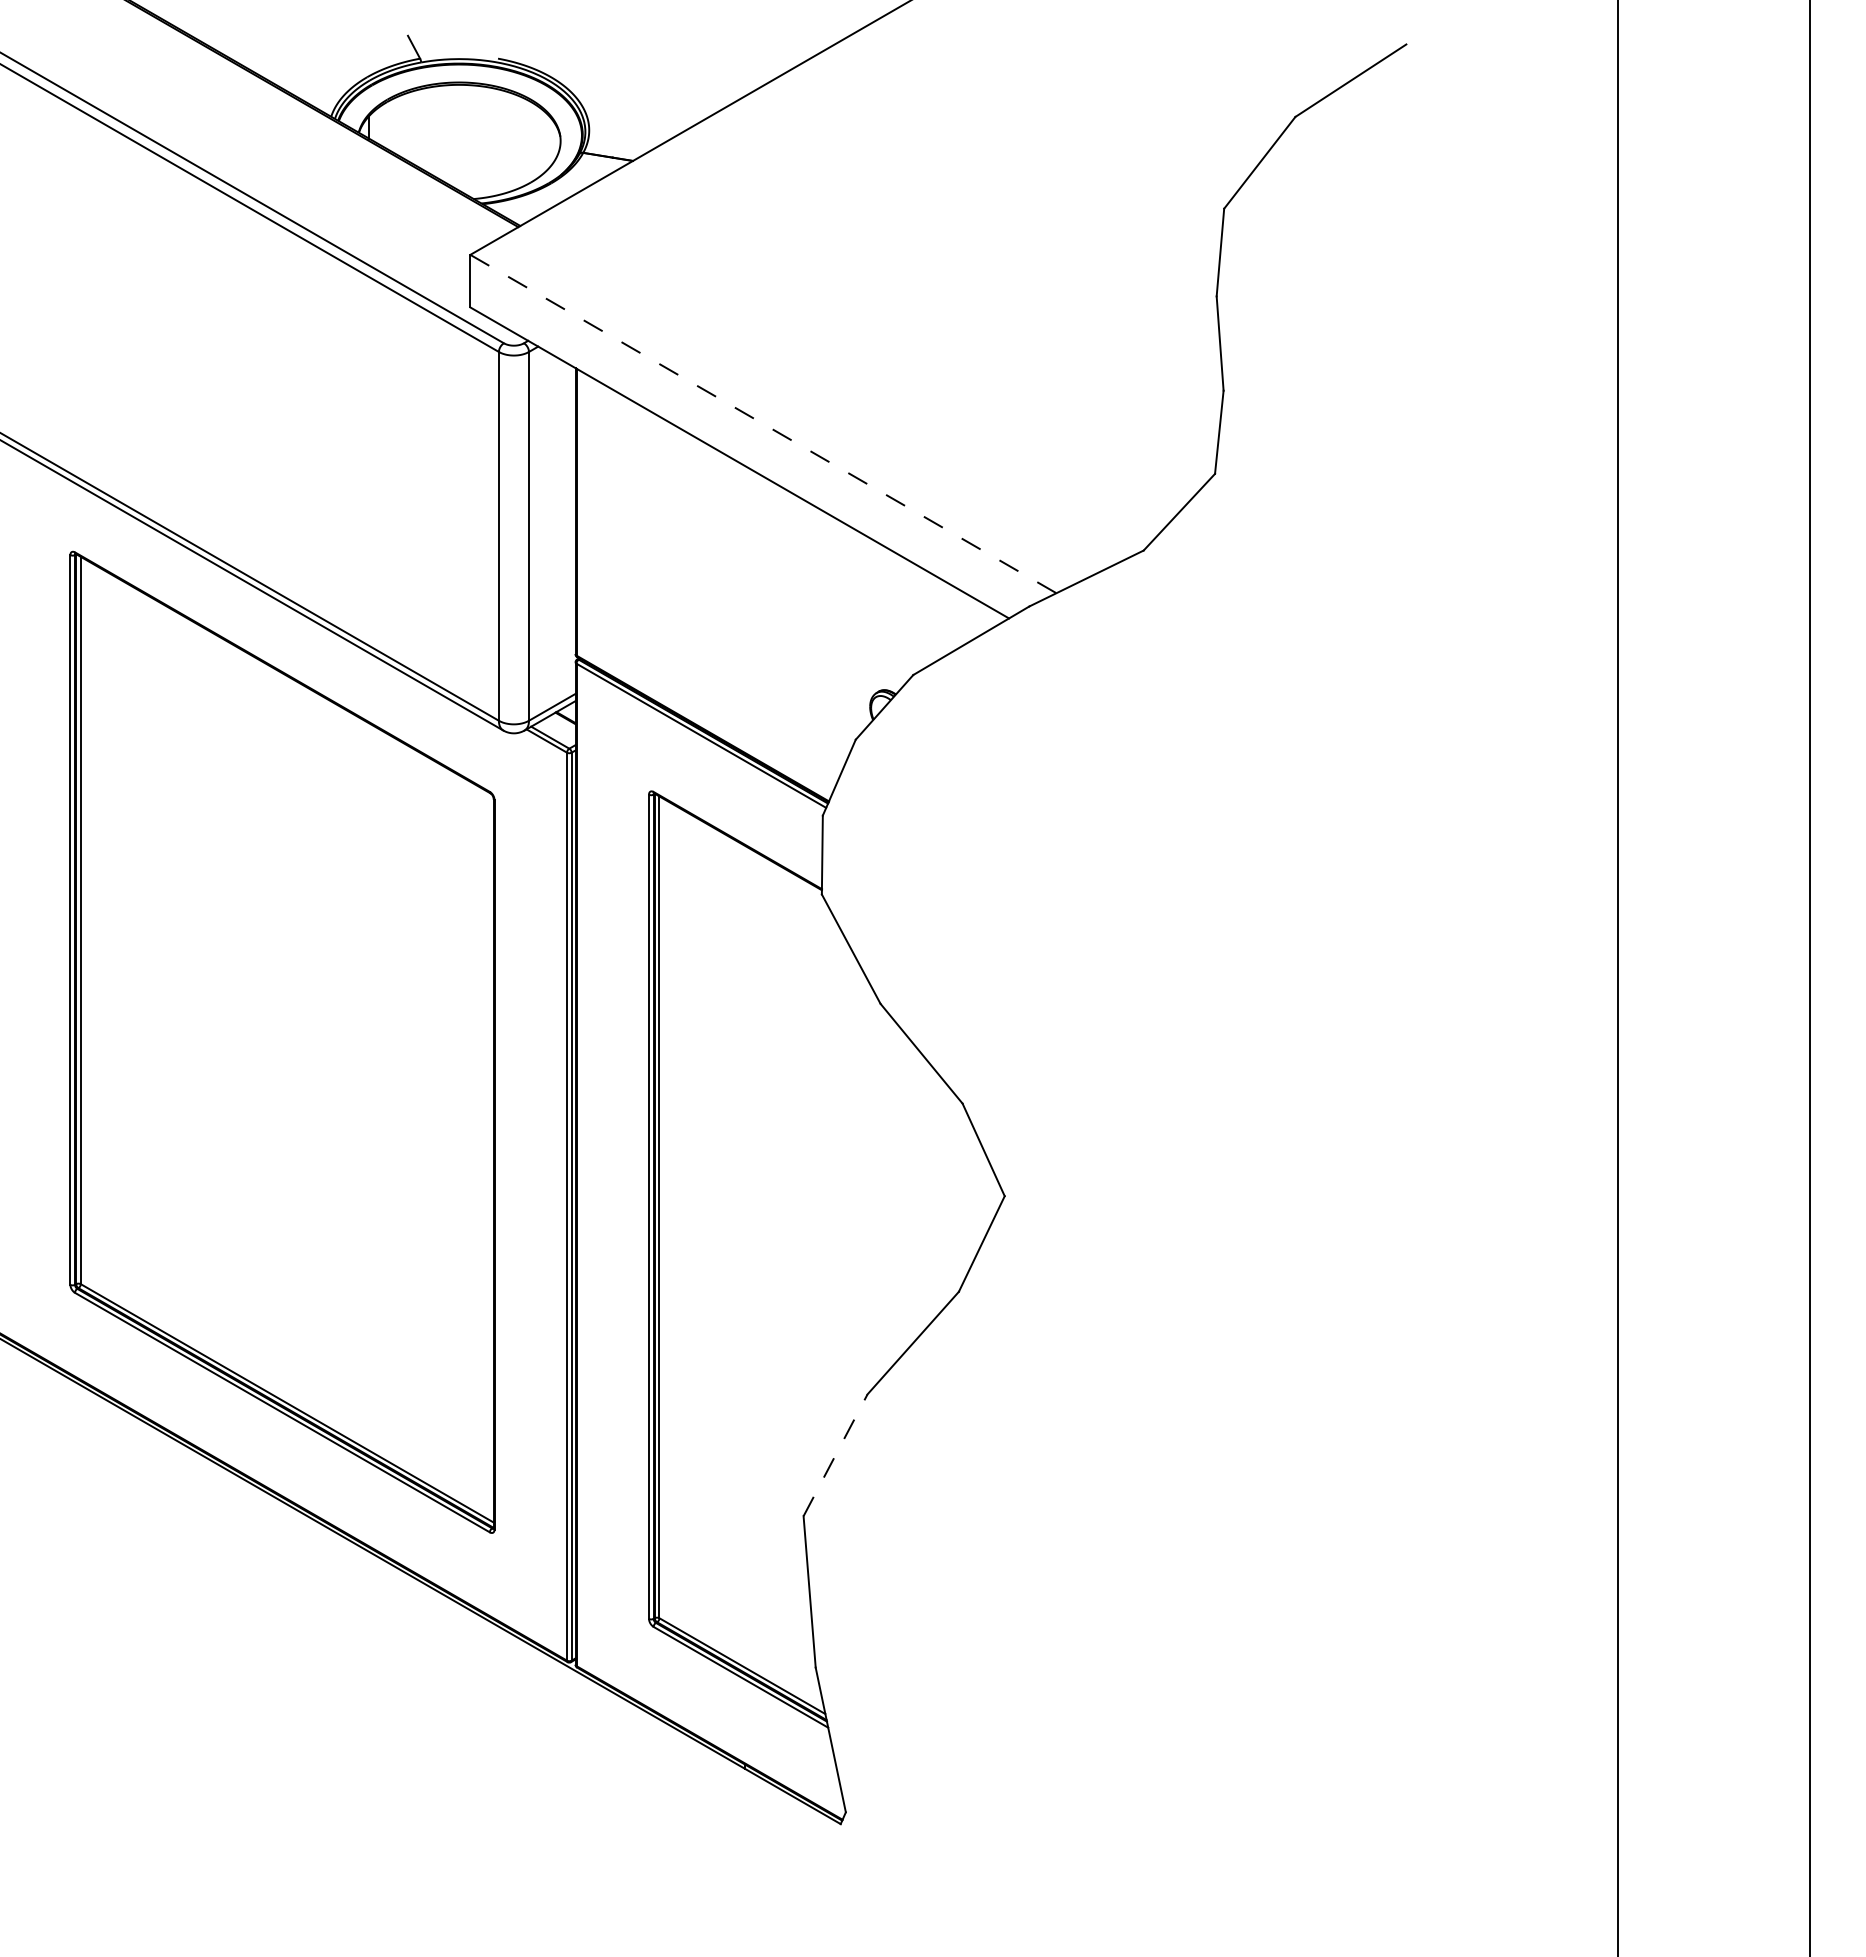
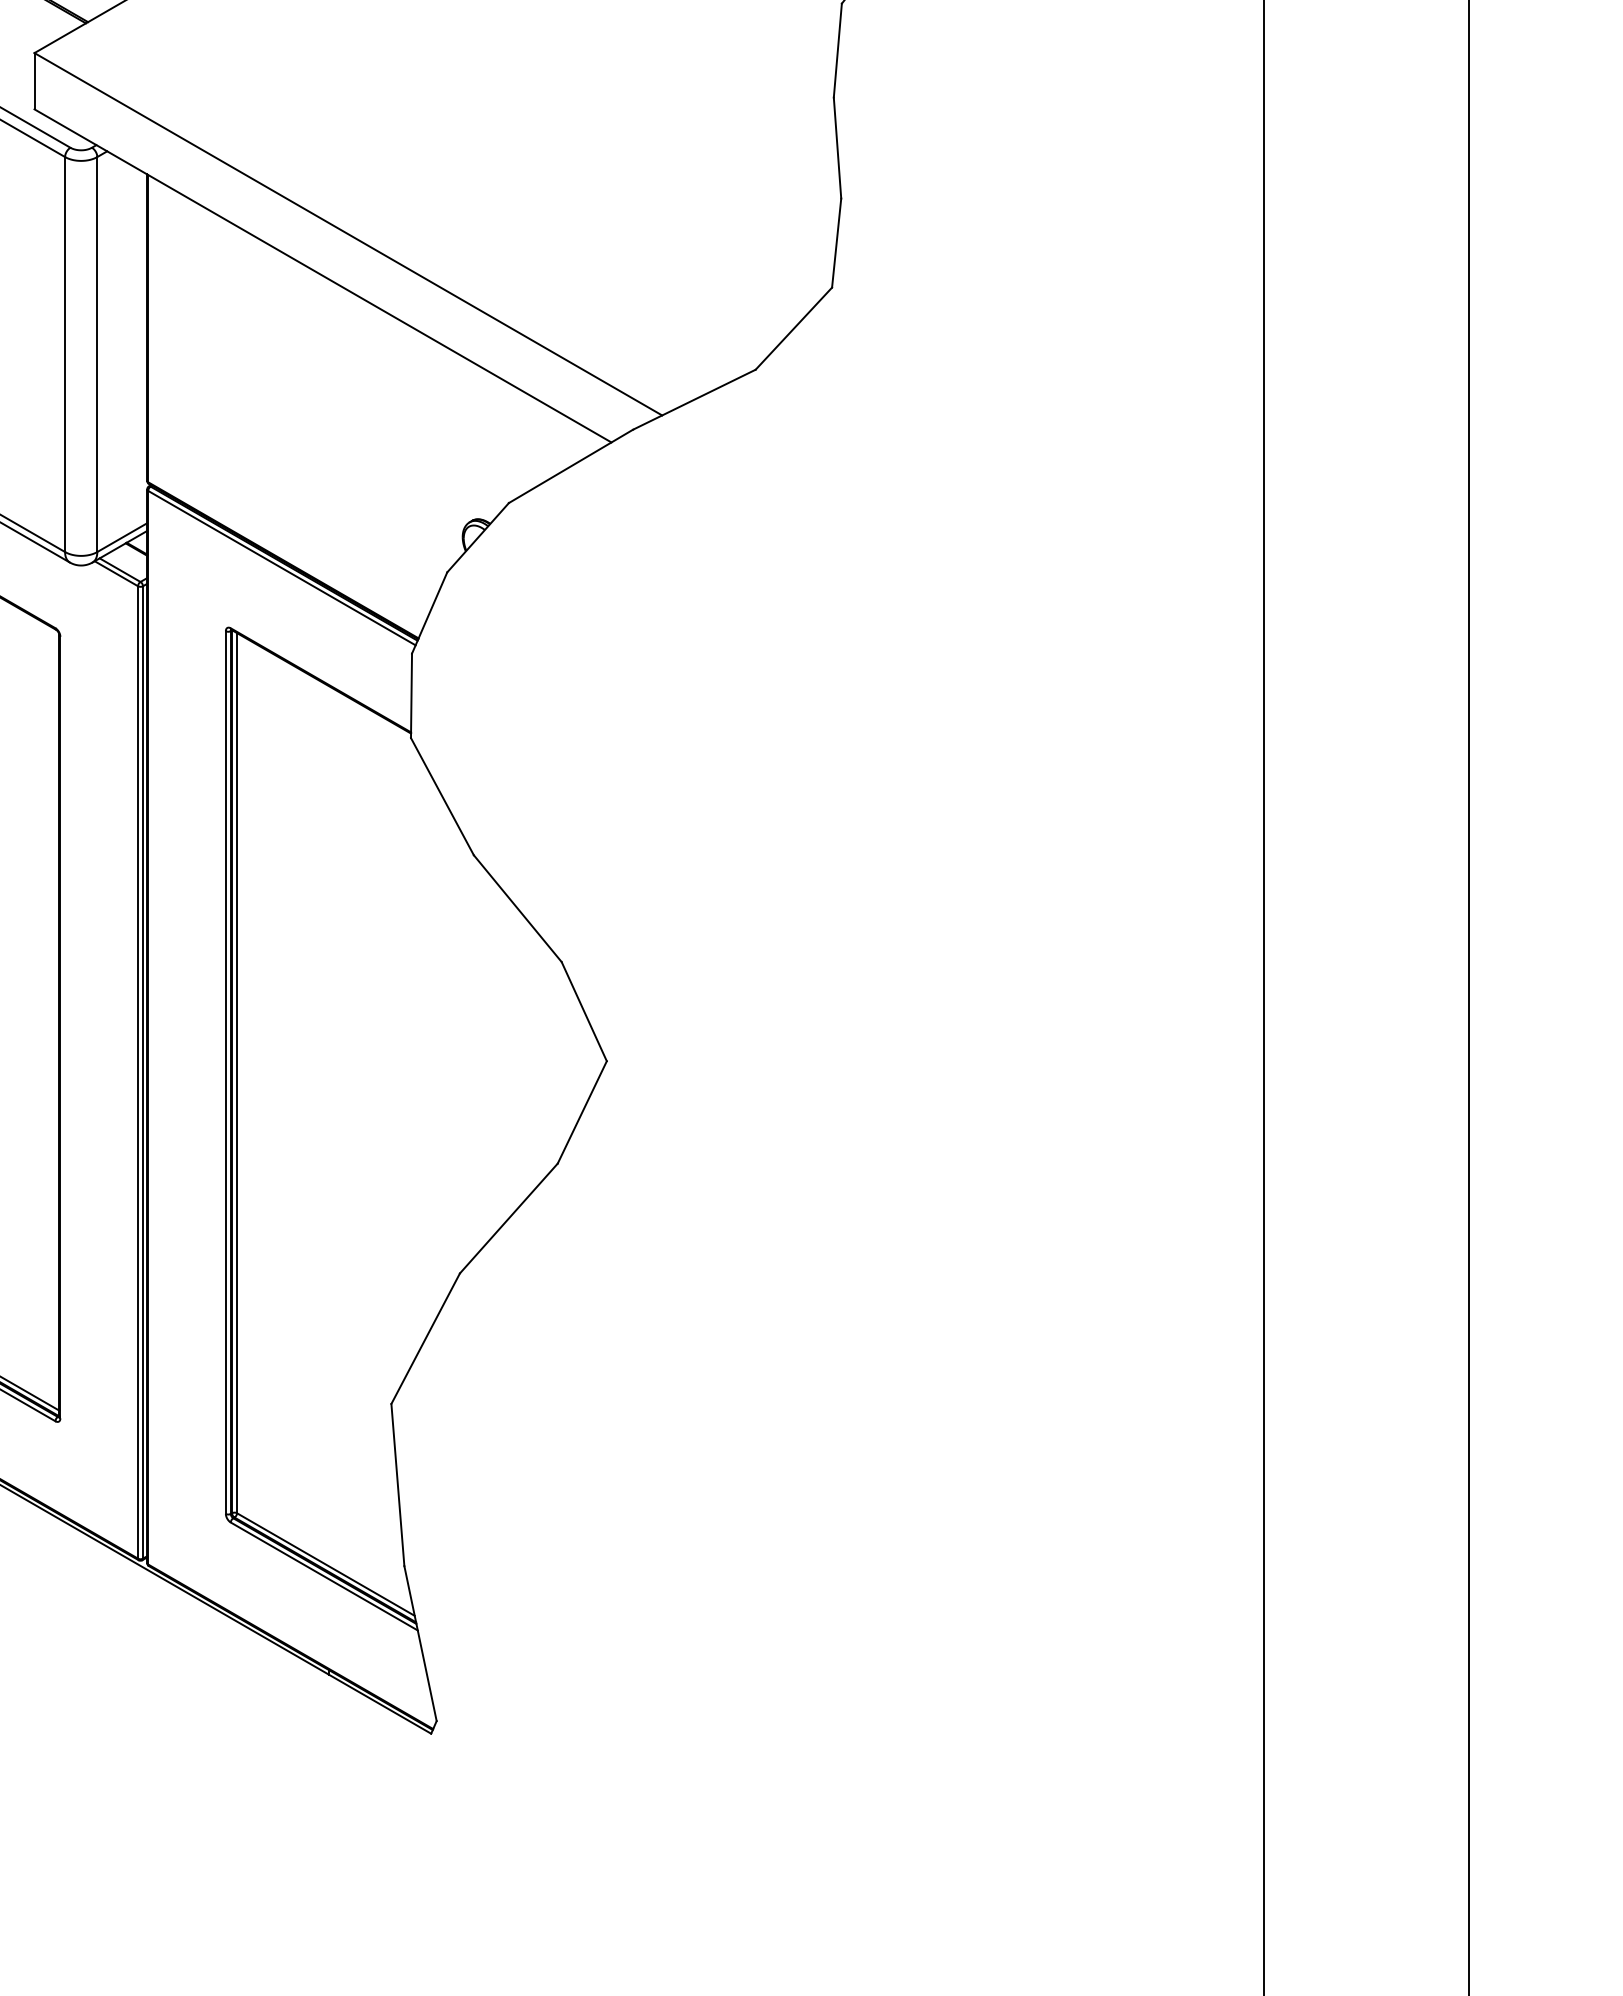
line: (763, 424) -> (348, 234), dashed -> solid
line: (835, 1455) -> (425, 1338), dashed -> solid

